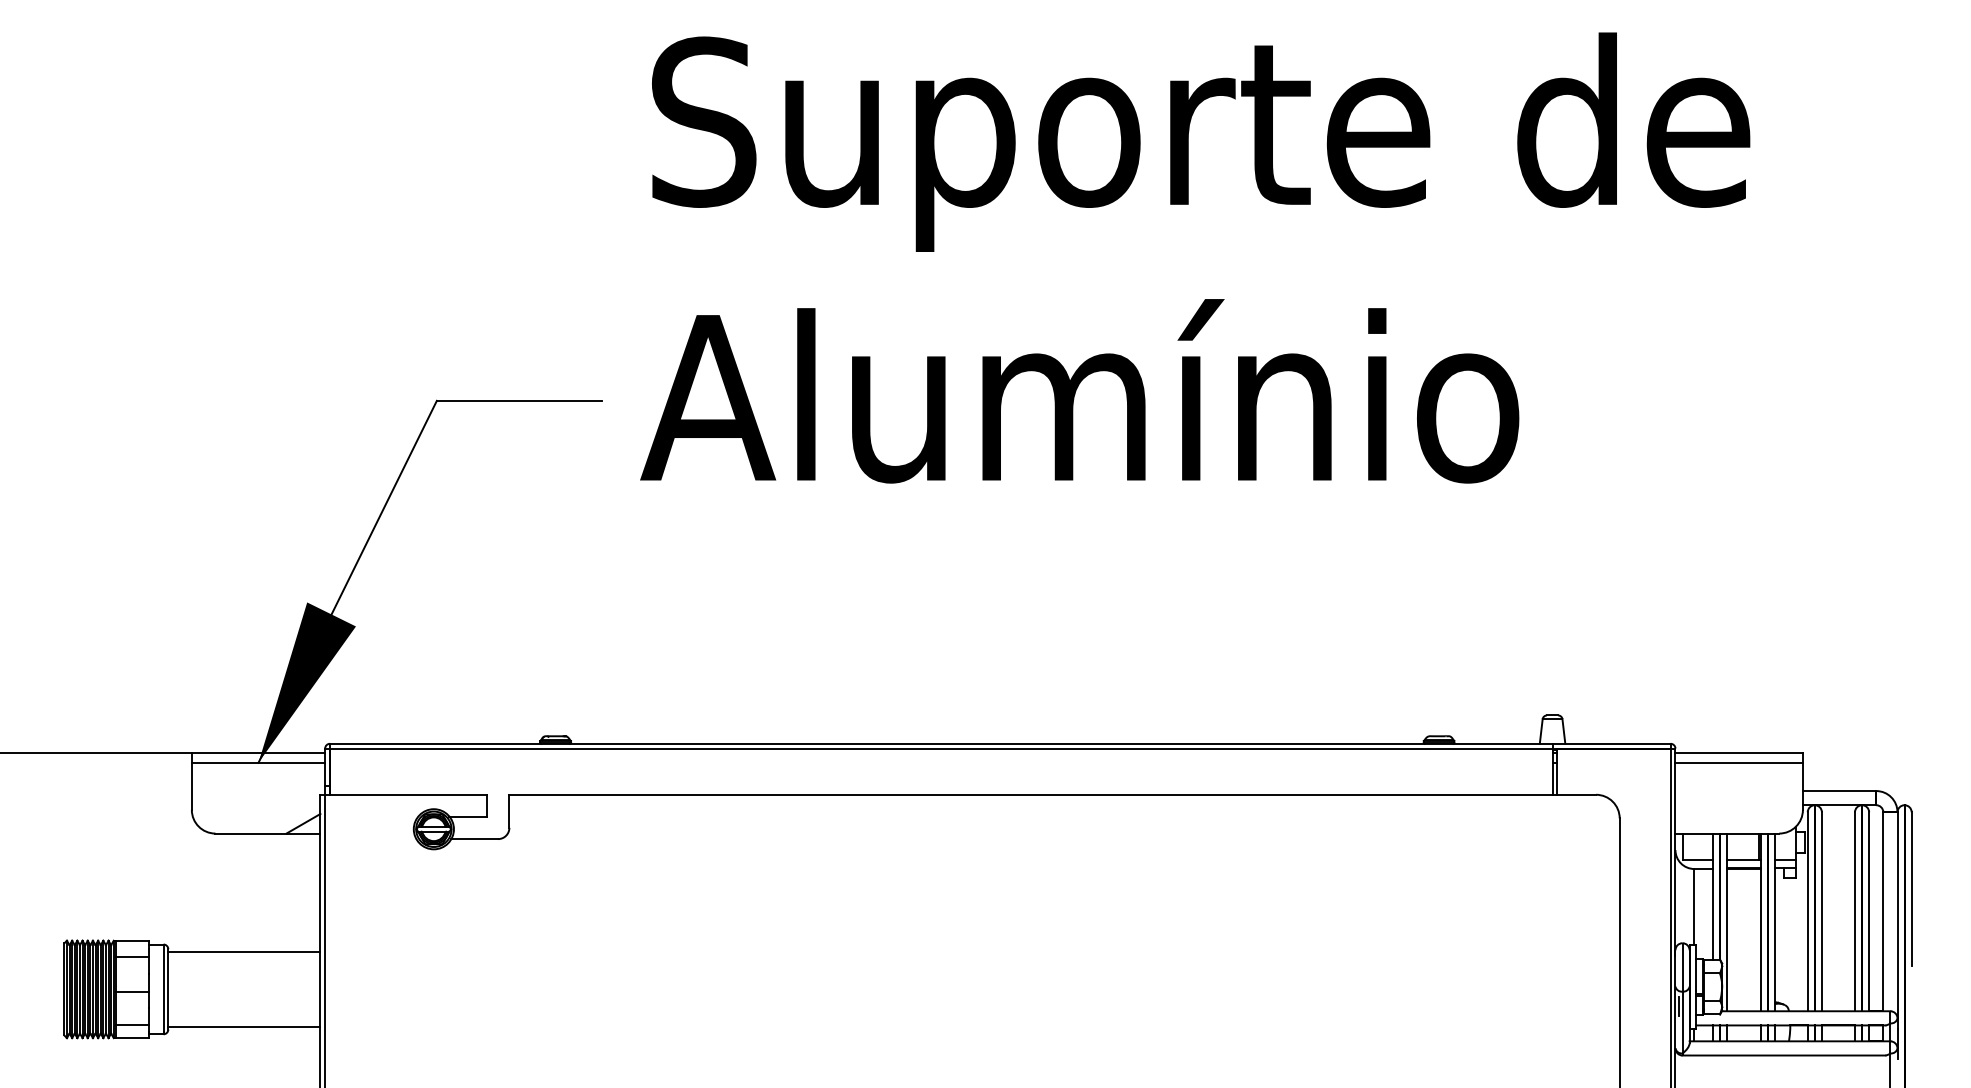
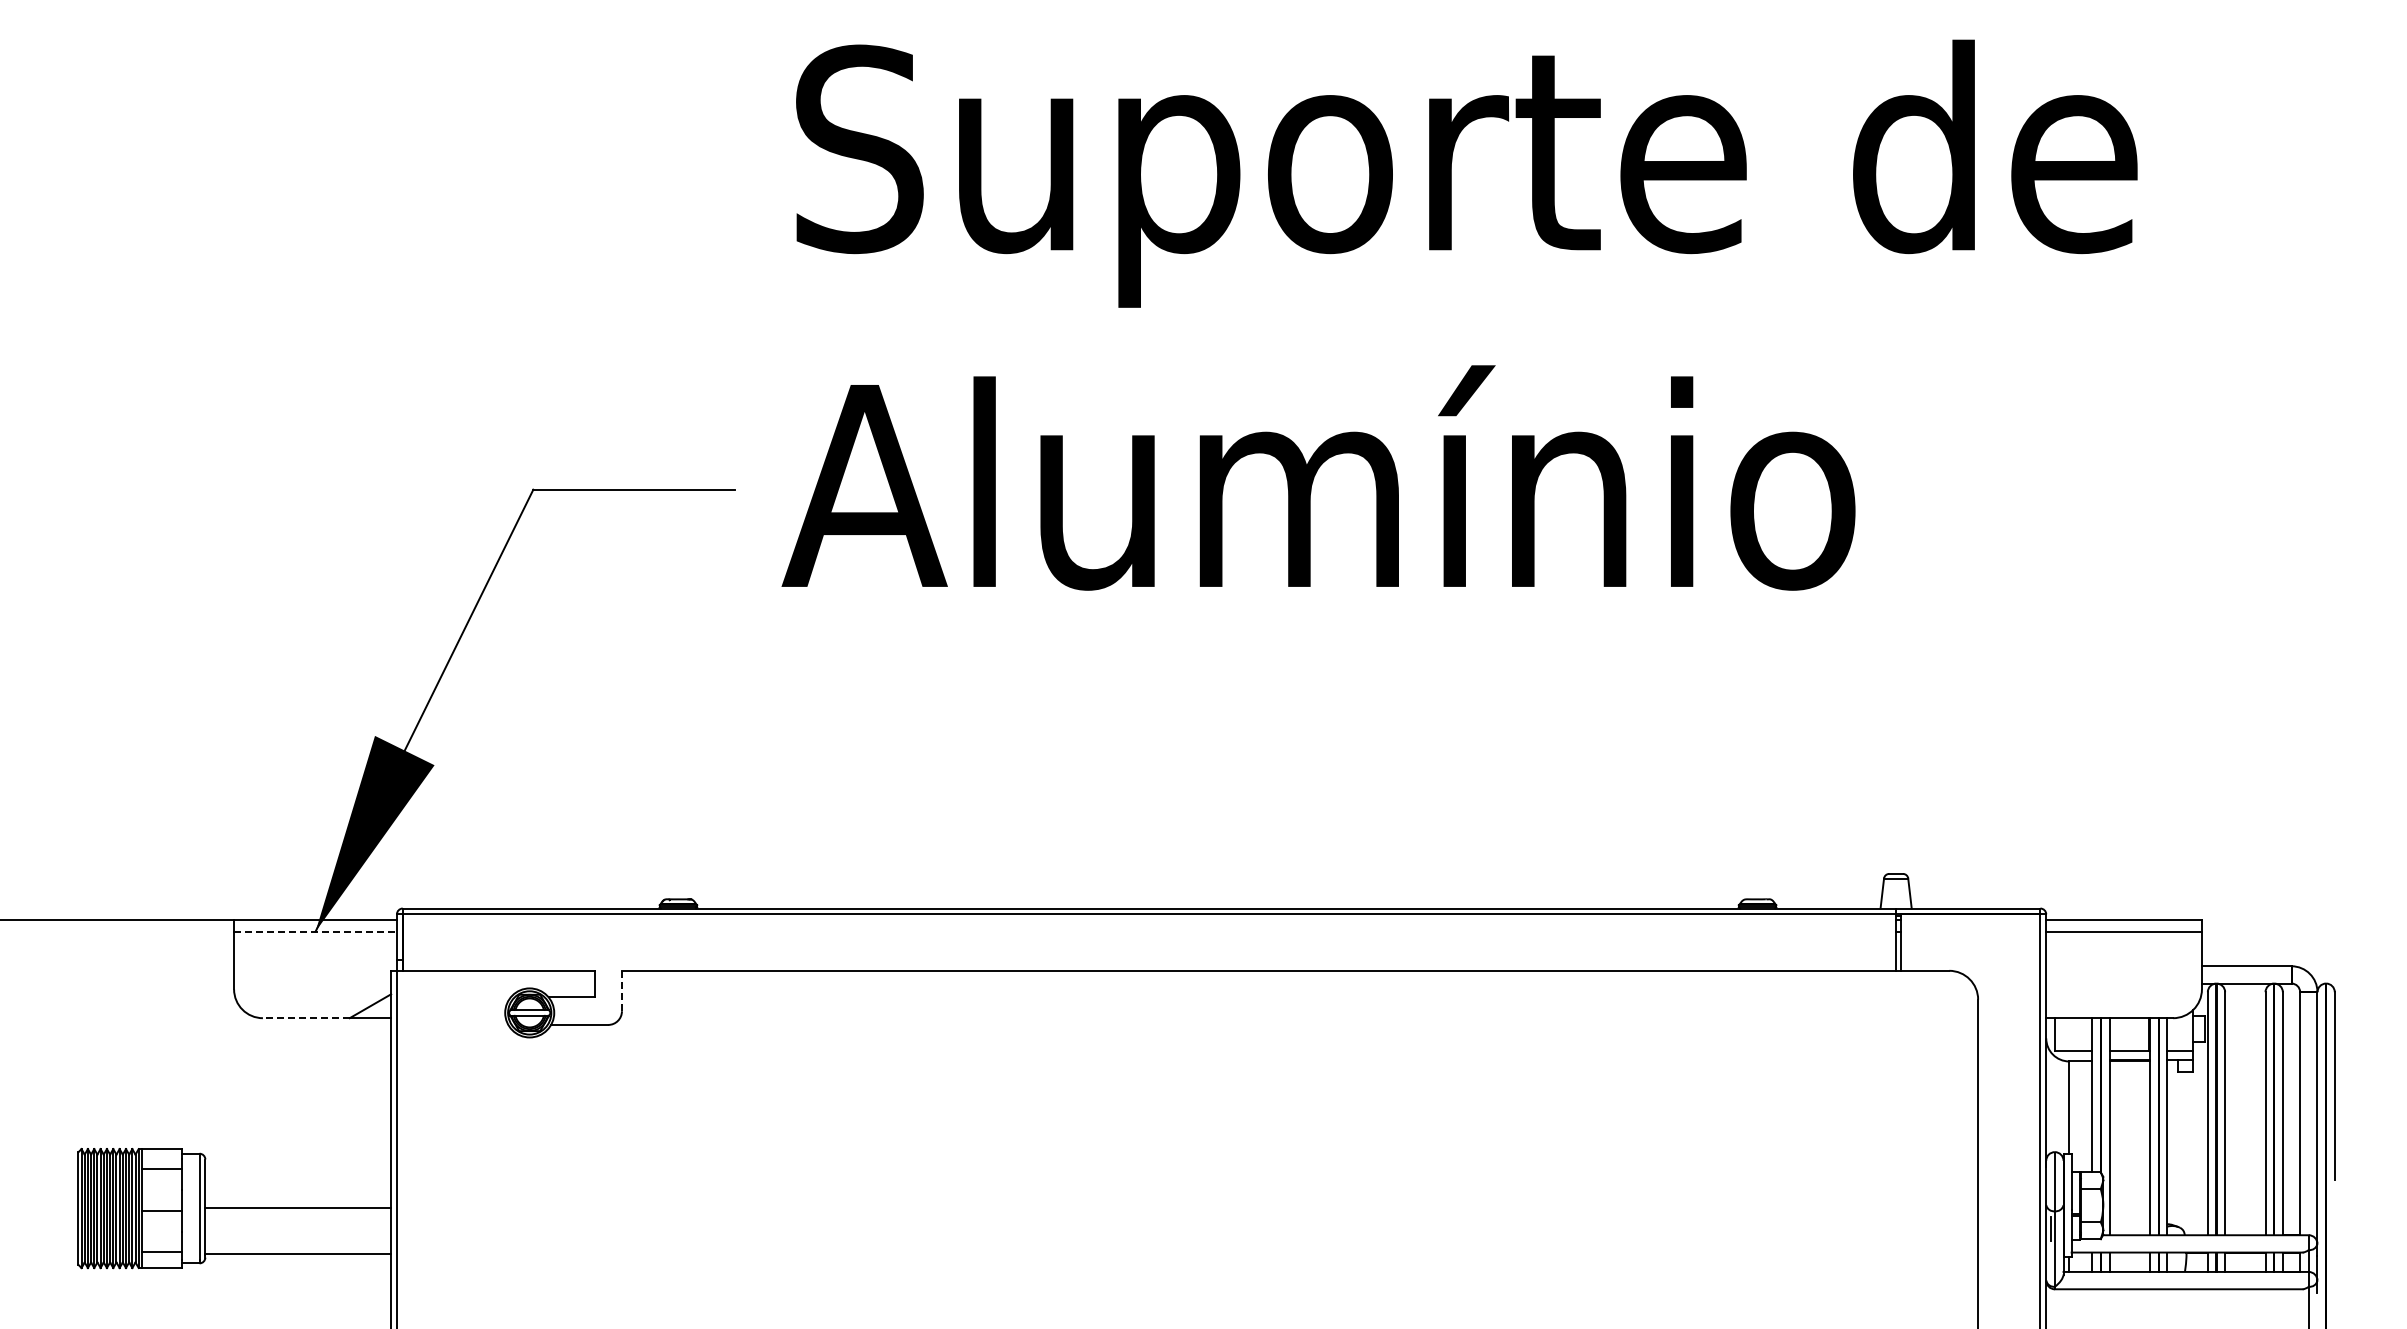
line: (259, 762) -> (316, 931), solid -> dashed
line: (509, 811) -> (621, 991), solid -> dashed
line: (250, 833) -> (305, 1018), solid -> dashed
line: (244, 951) -> (298, 1207), moved

